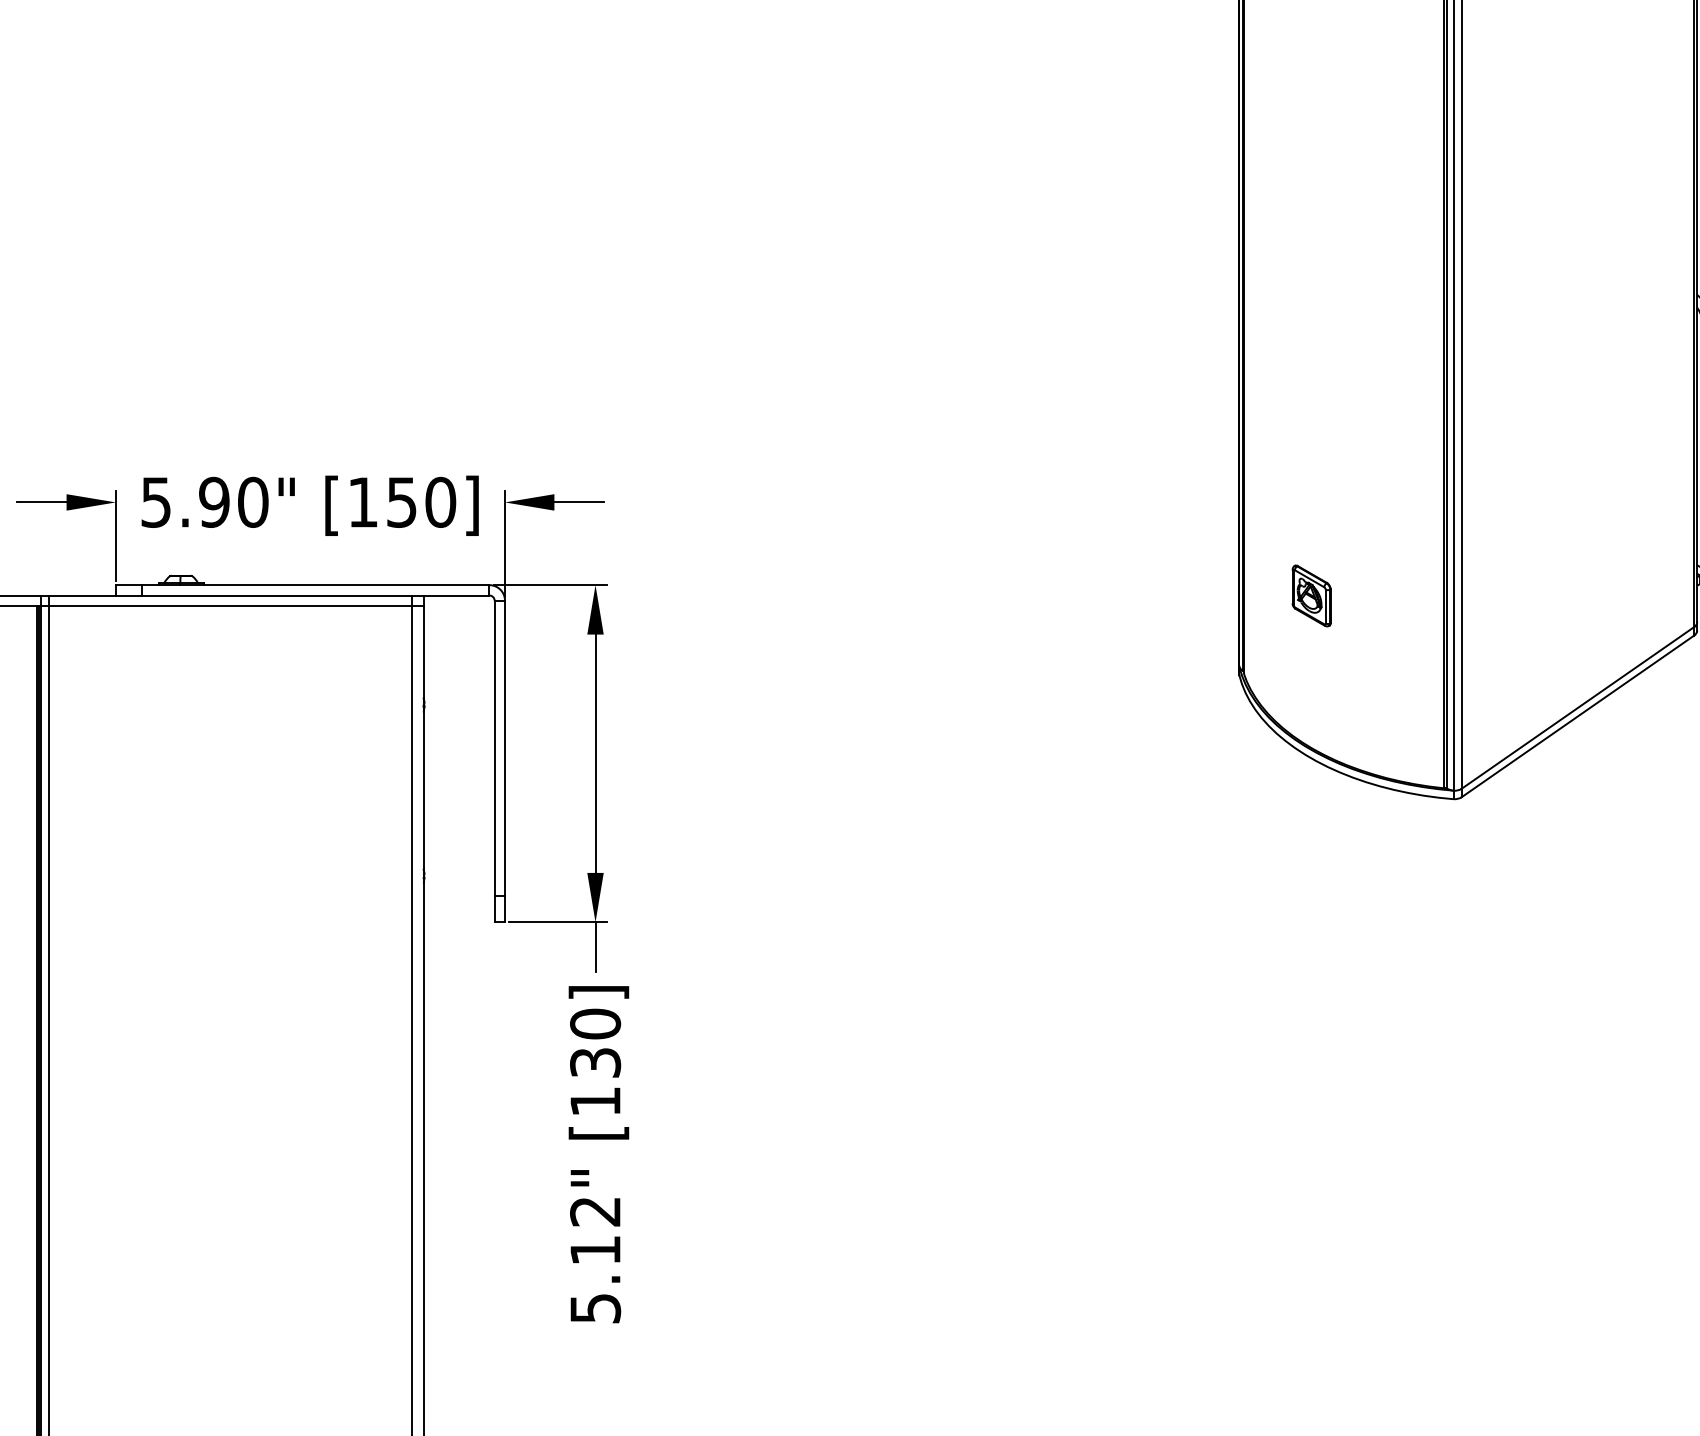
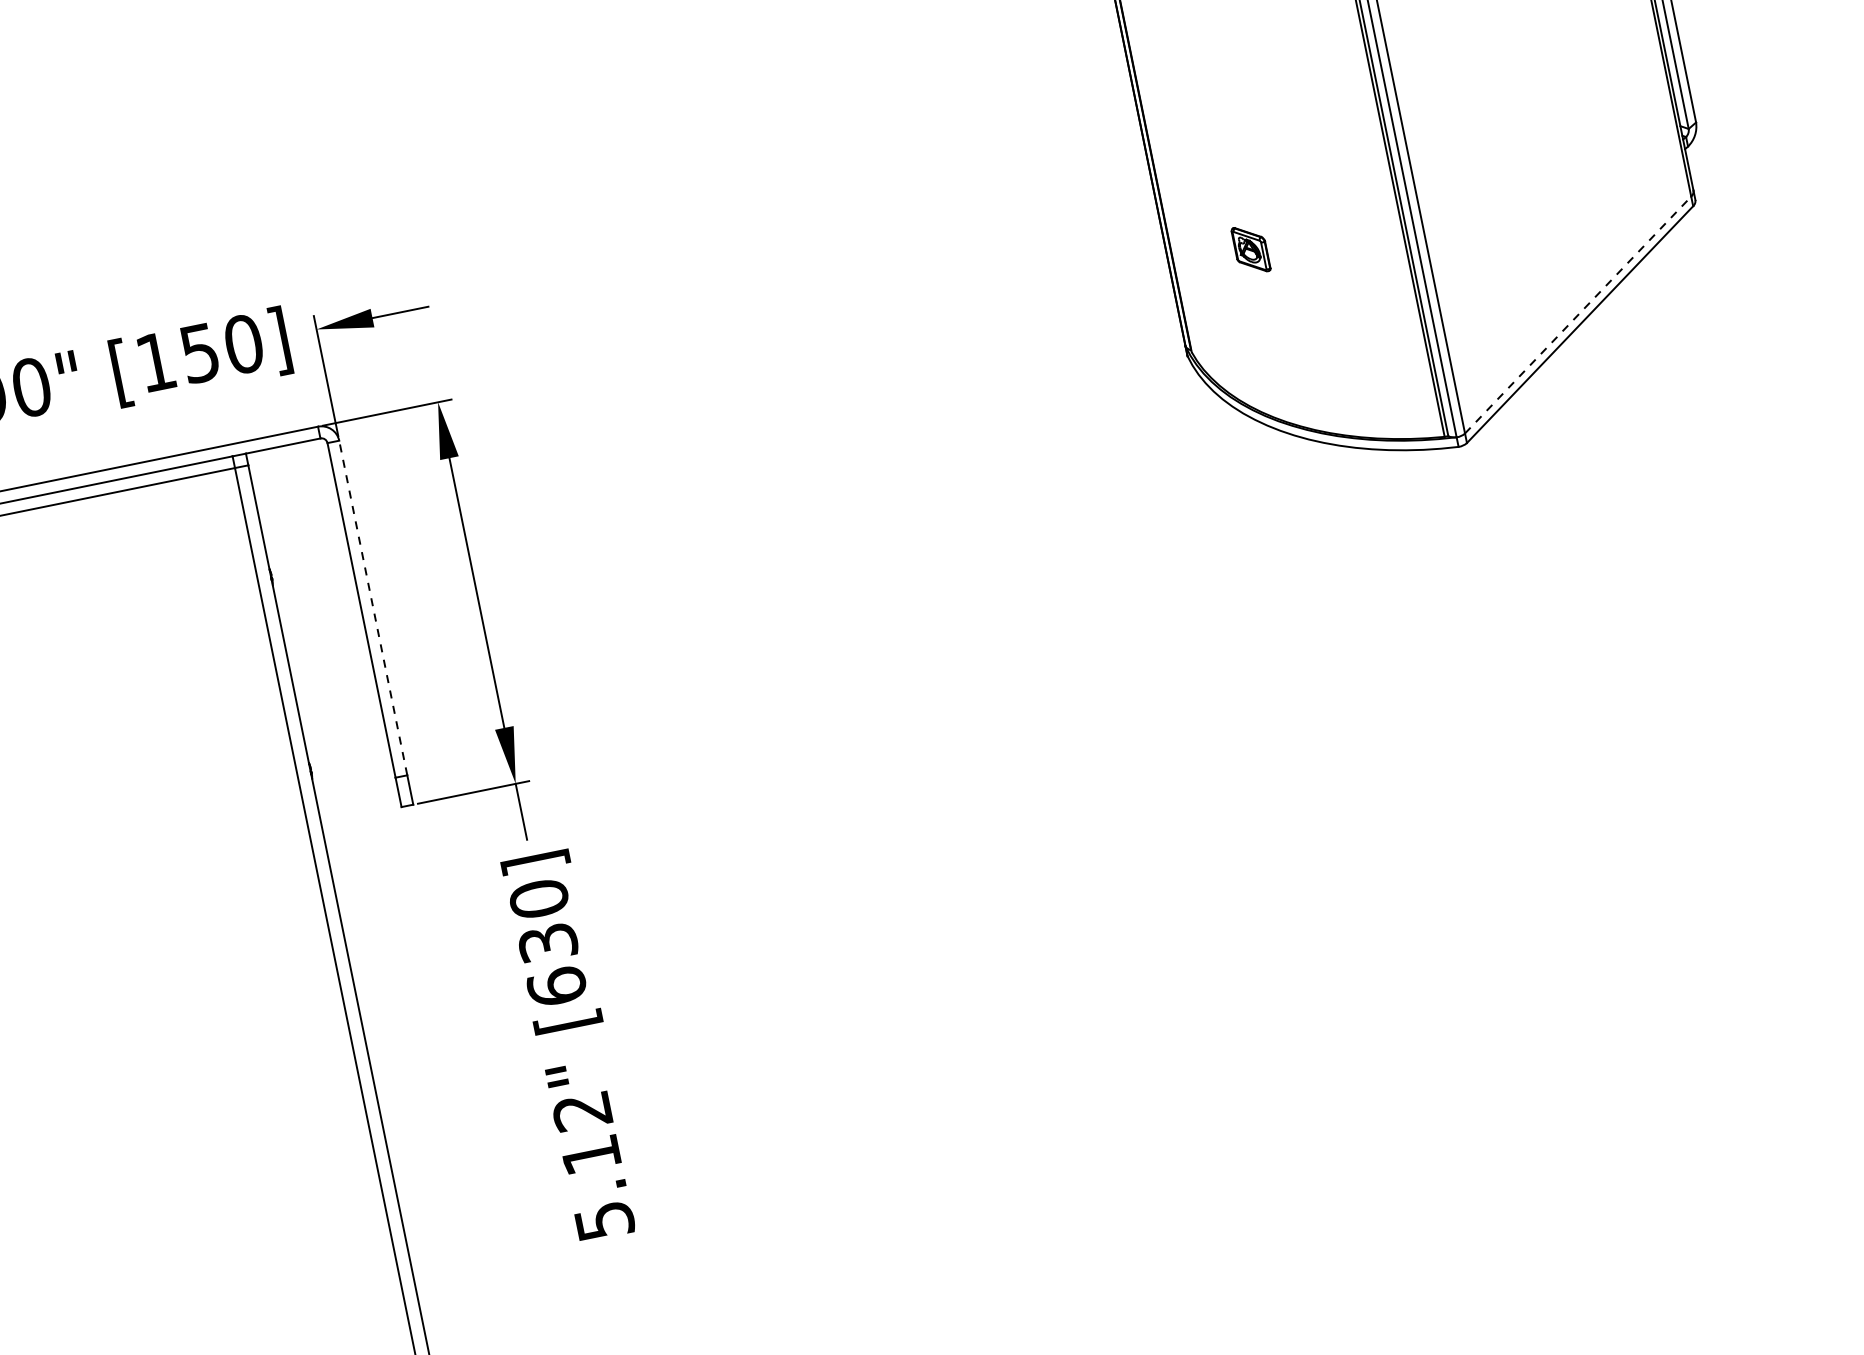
part: (1311, 595) -> (1250, 249), size x0.7
line: (1577, 707) -> (1577, 314), solid -> dashed
line: (505, 748) -> (373, 607), solid -> dashed
text: (595, 1101) -> (556, 986), [130] -> [630]

